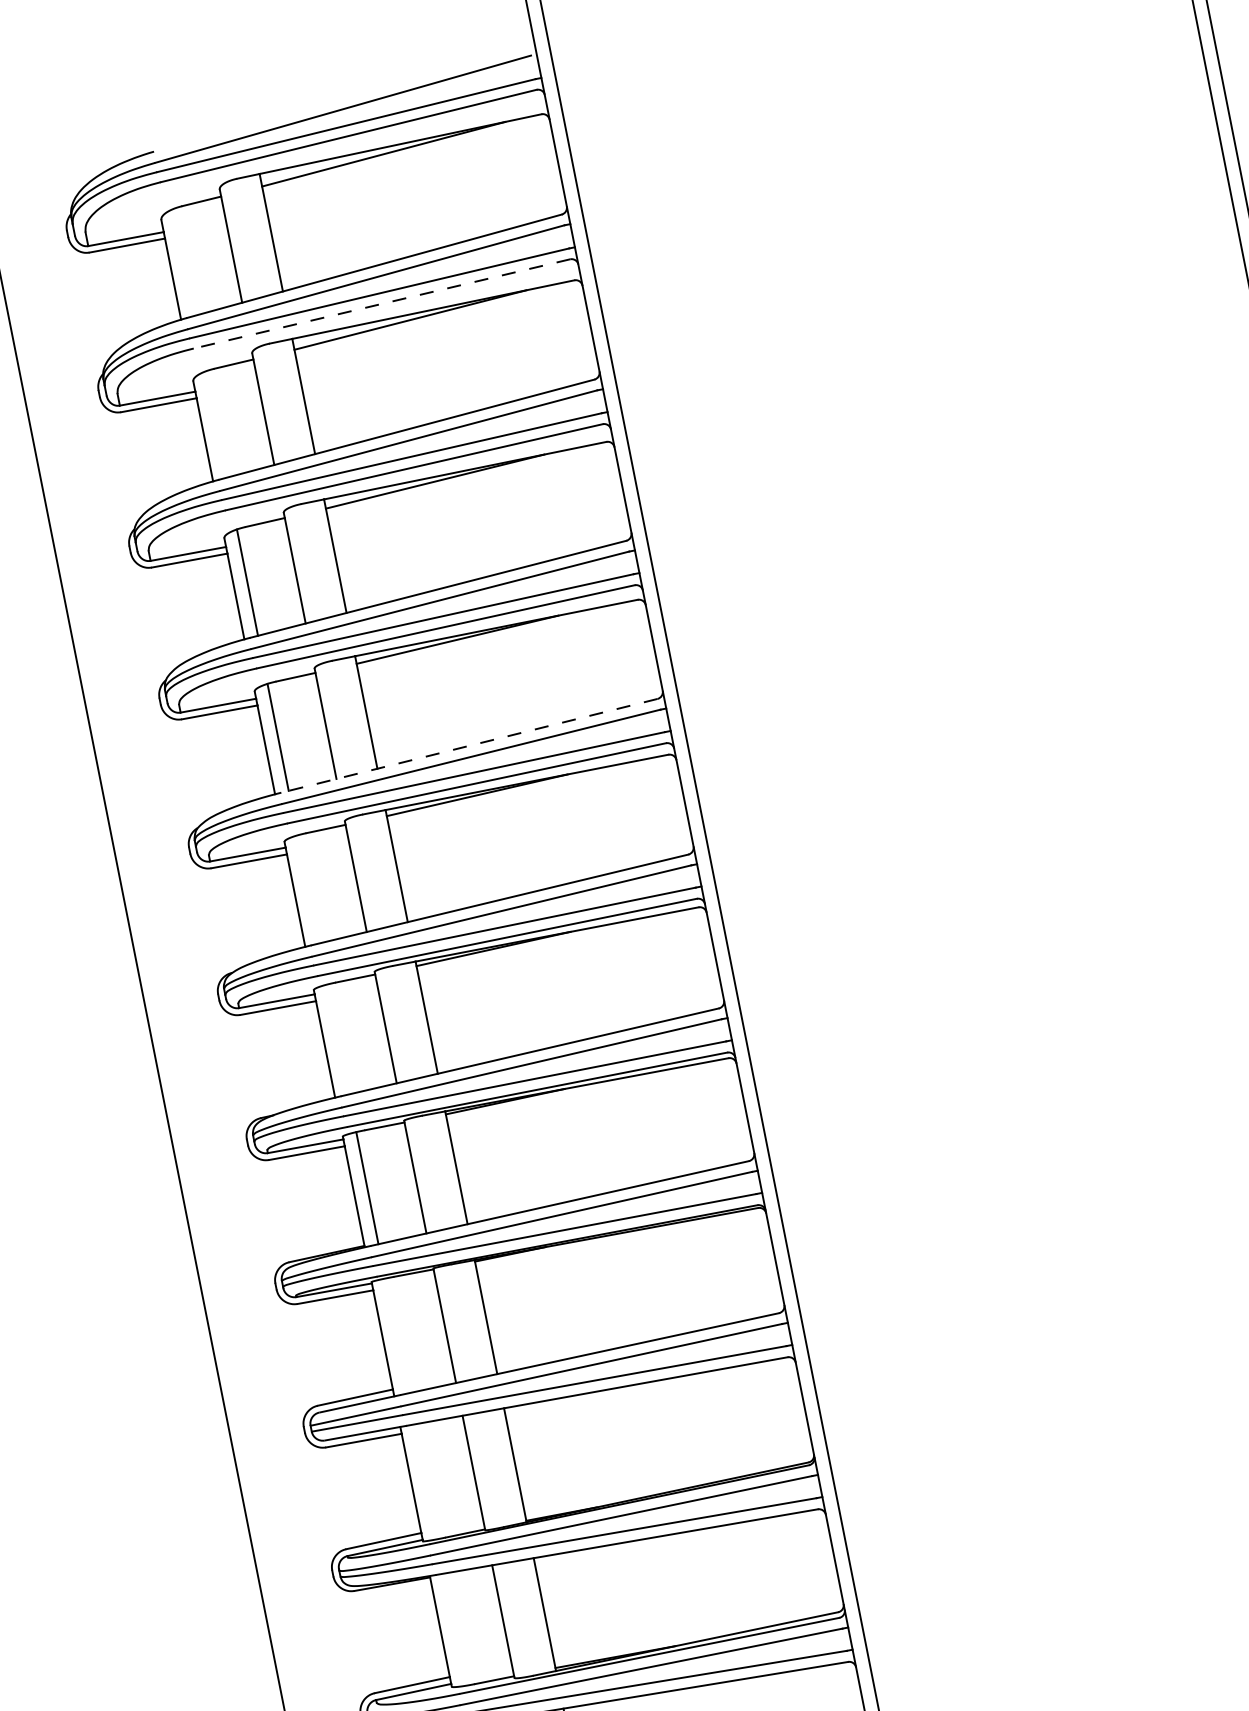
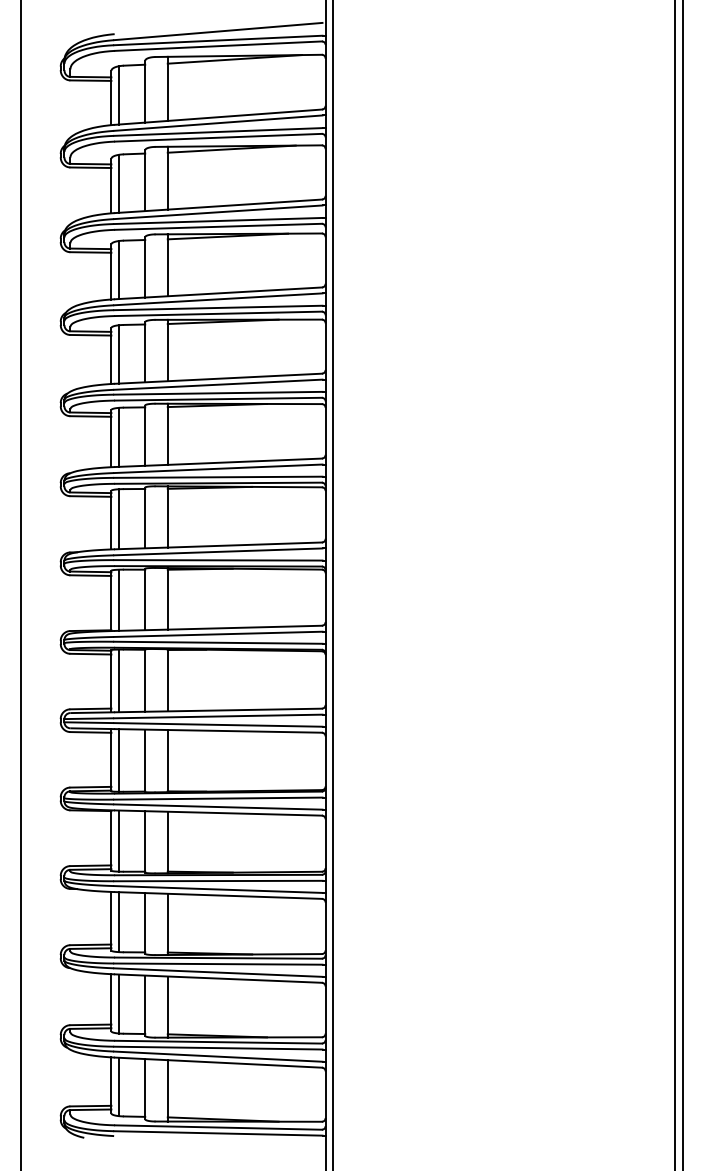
line: (183, 262) -> (118, 95), added
line: (381, 303) -> (218, 137), dashed -> solid
line: (215, 424) -> (118, 183), added
line: (469, 745) -> (218, 378), dashed -> solid
line: (307, 888) -> (118, 436), added
line: (337, 1040) -> (118, 519), added
line: (395, 1335) -> (118, 680), added
line: (424, 1482) -> (118, 760), added
line: (453, 1628) -> (118, 840), added

